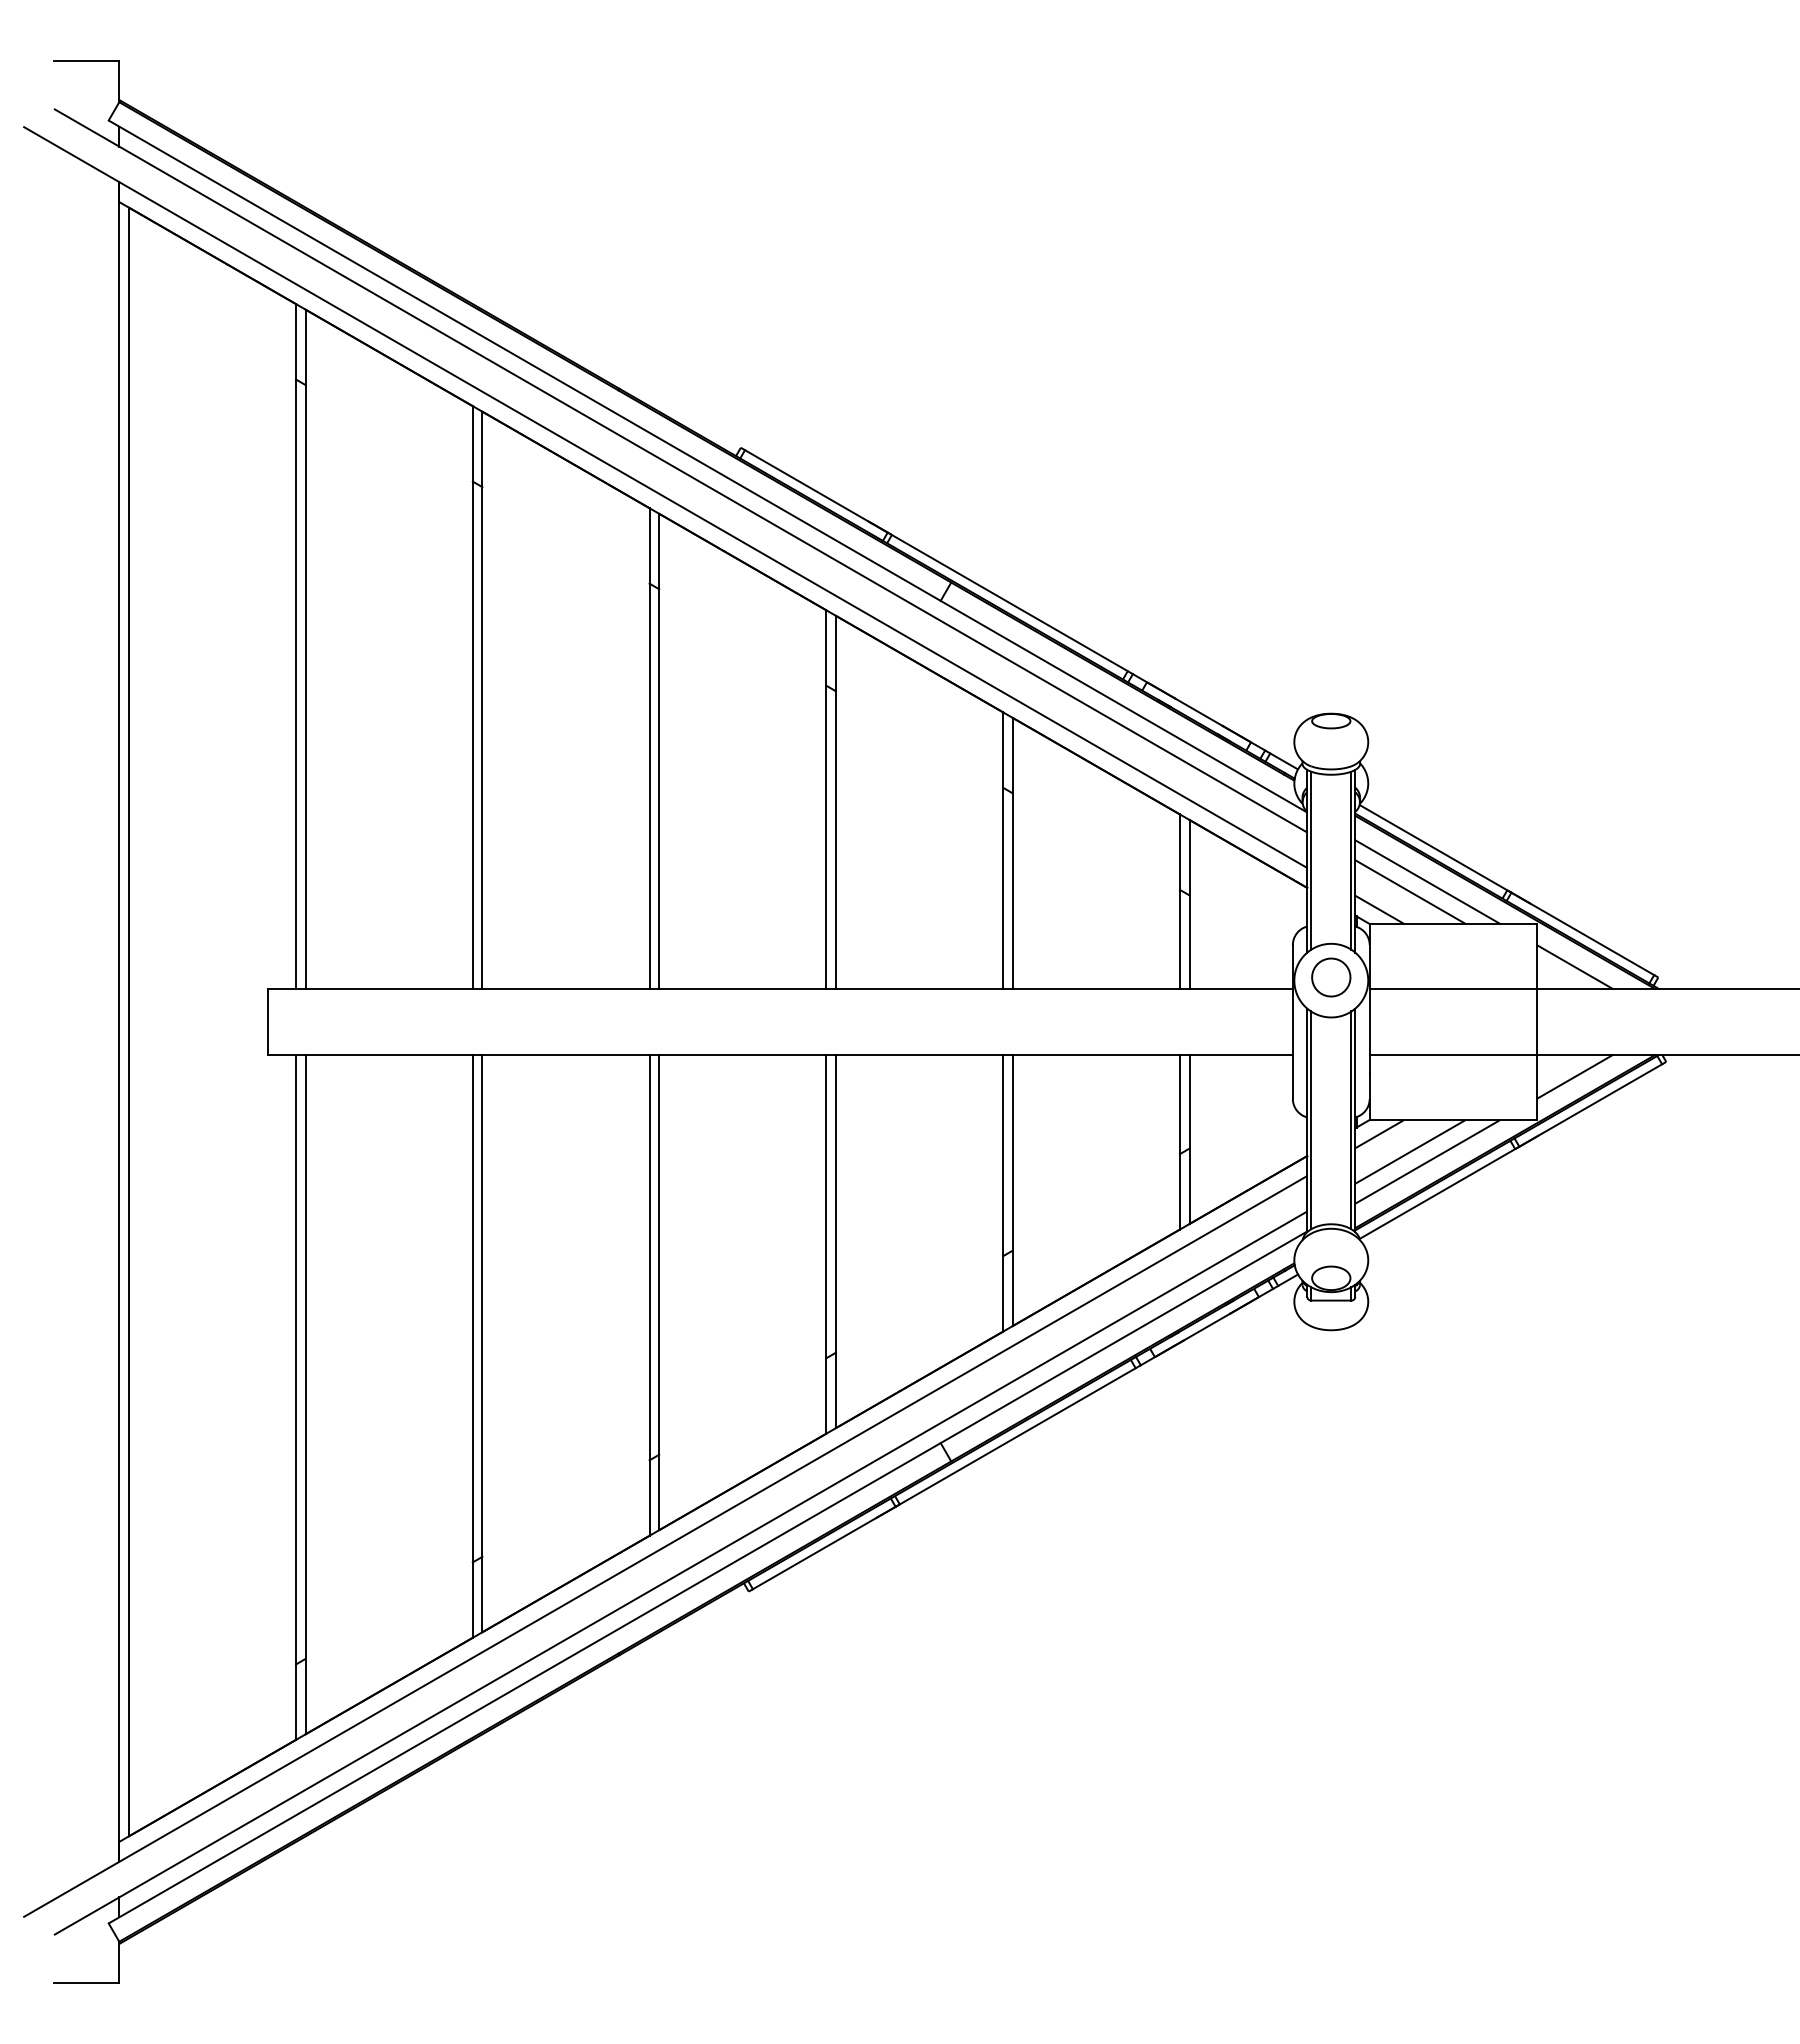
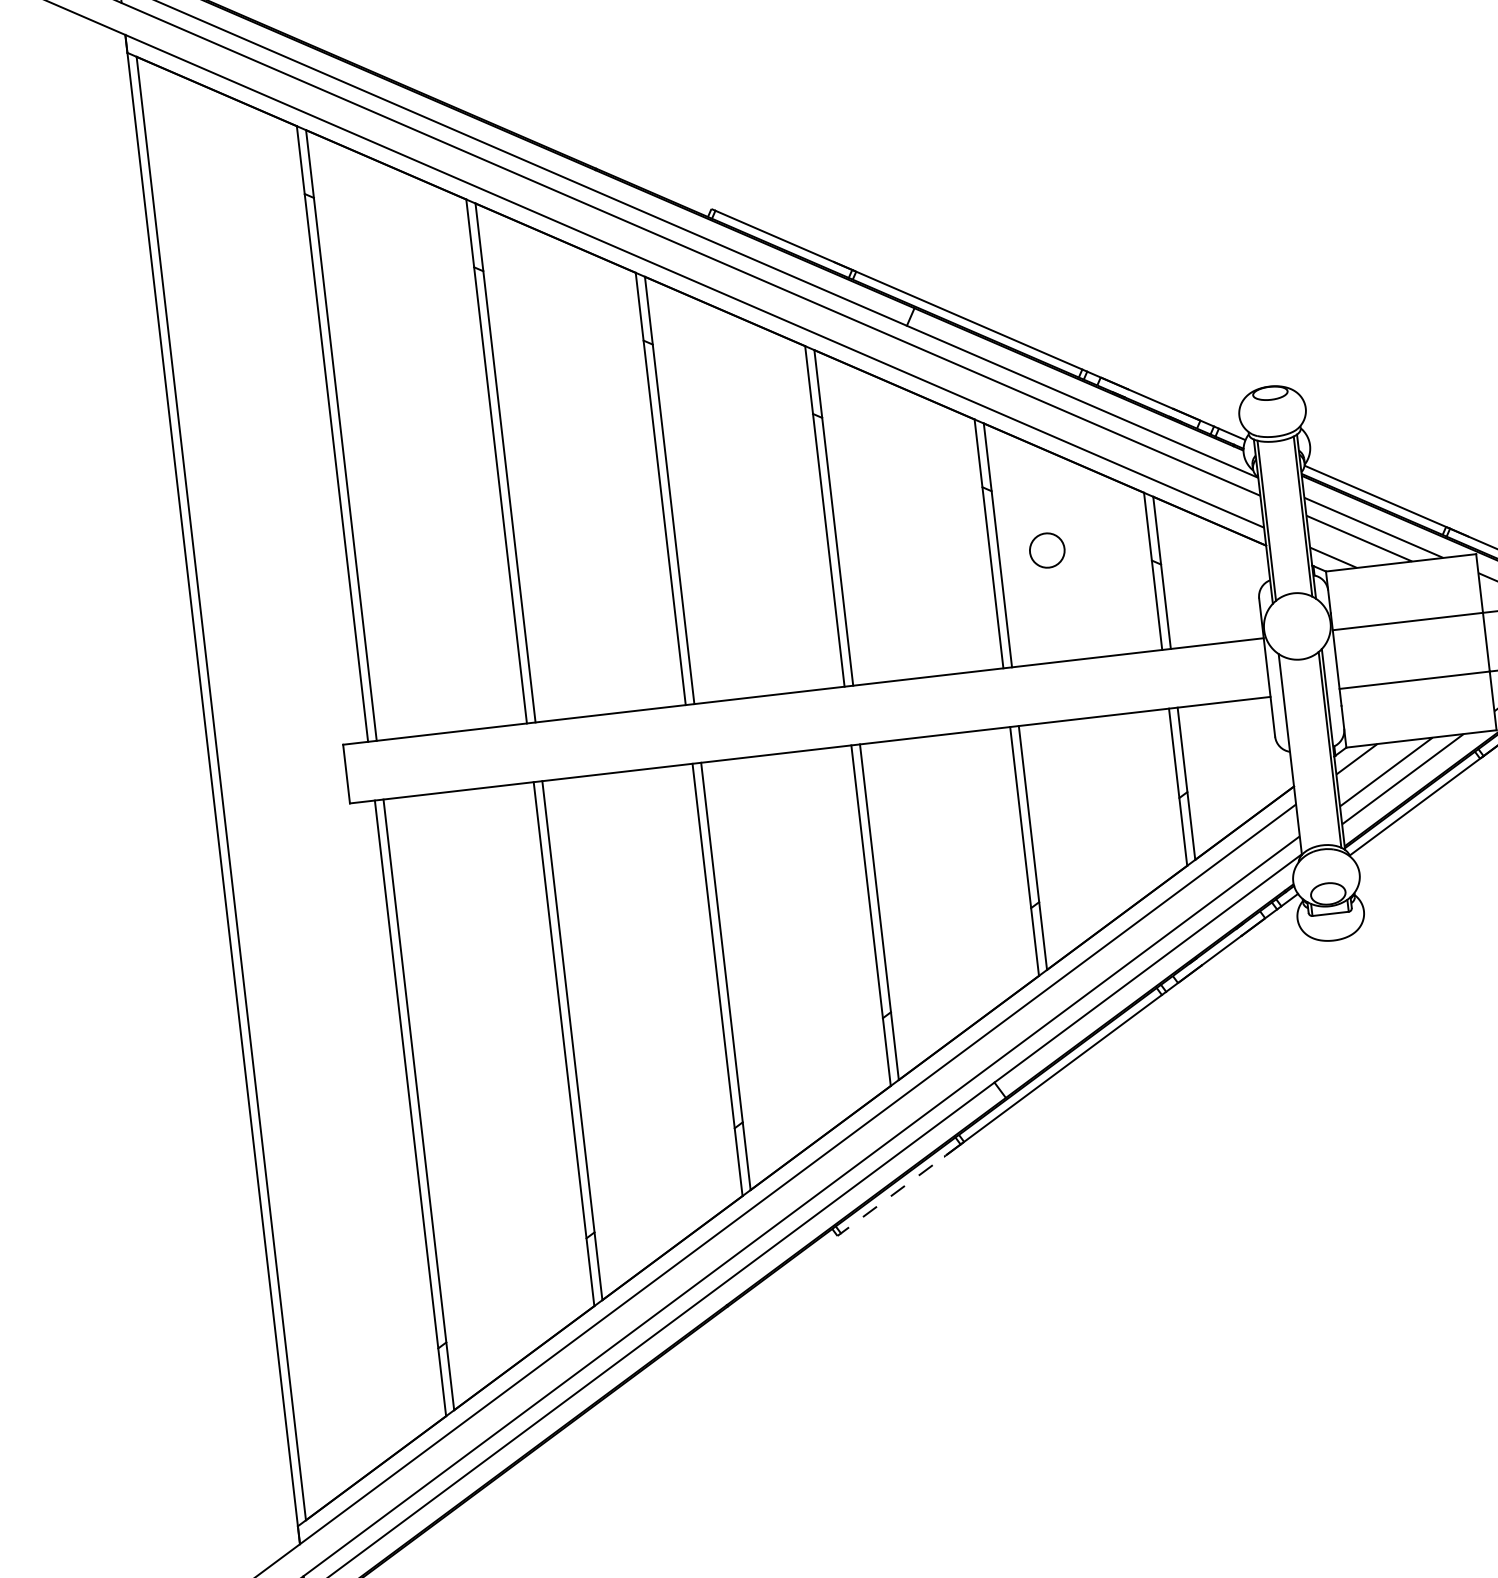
part: (1331, 977) -> (1047, 550), moved
line: (1311, 1120) -> (1294, 754), removed
line: (823, 1548) -> (900, 1189), solid -> dashed

